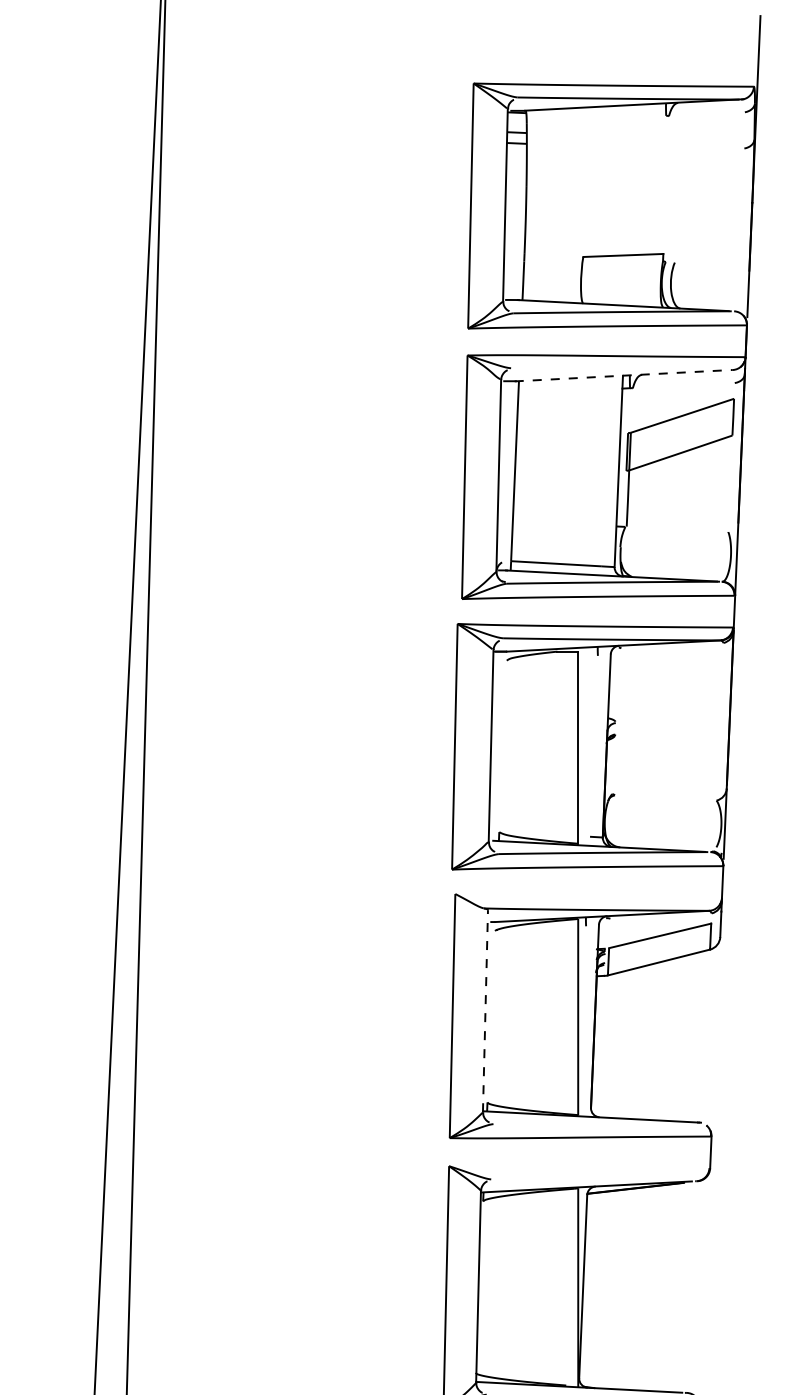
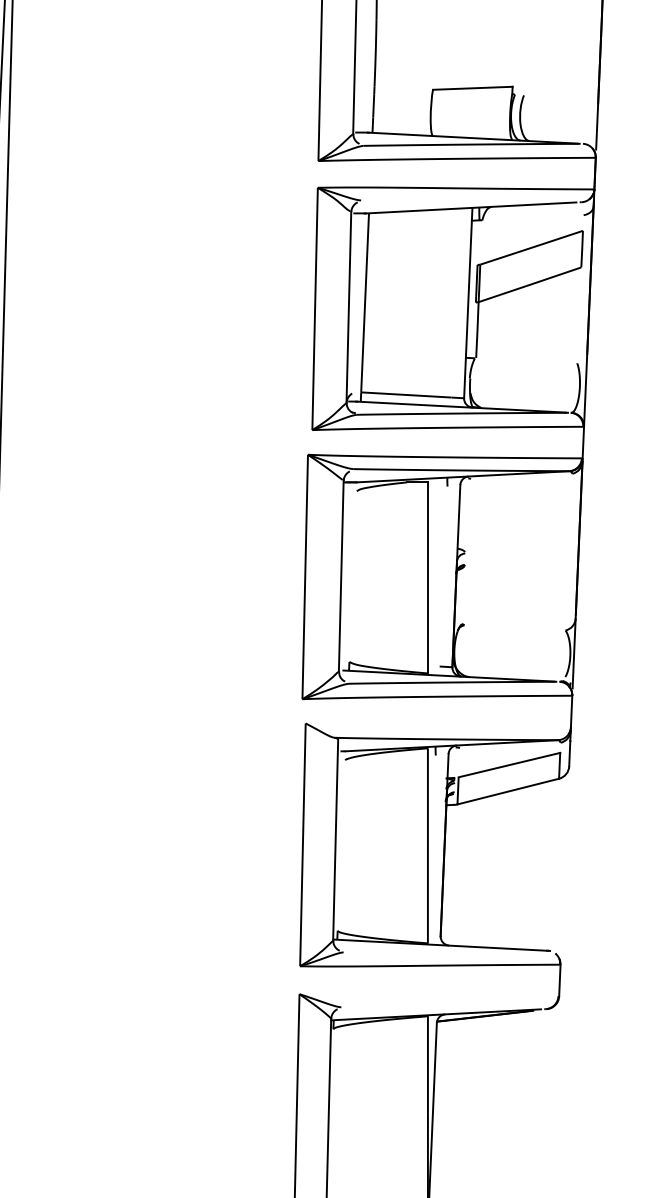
line: (621, 375) -> (470, 207), dashed -> solid
line: (485, 1010) -> (335, 839), dashed -> solid

